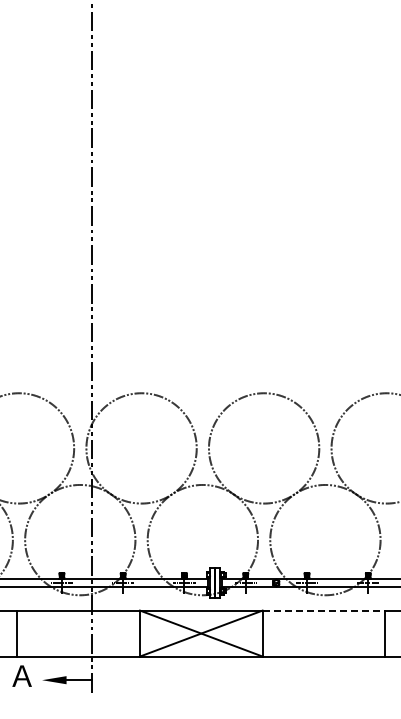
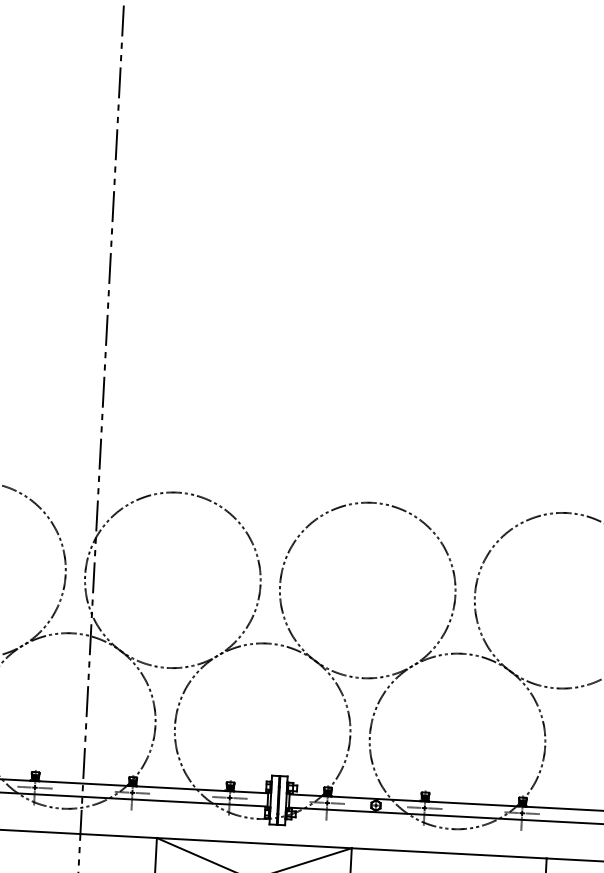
line: (324, 610) -> (450, 853), dashed -> solid

